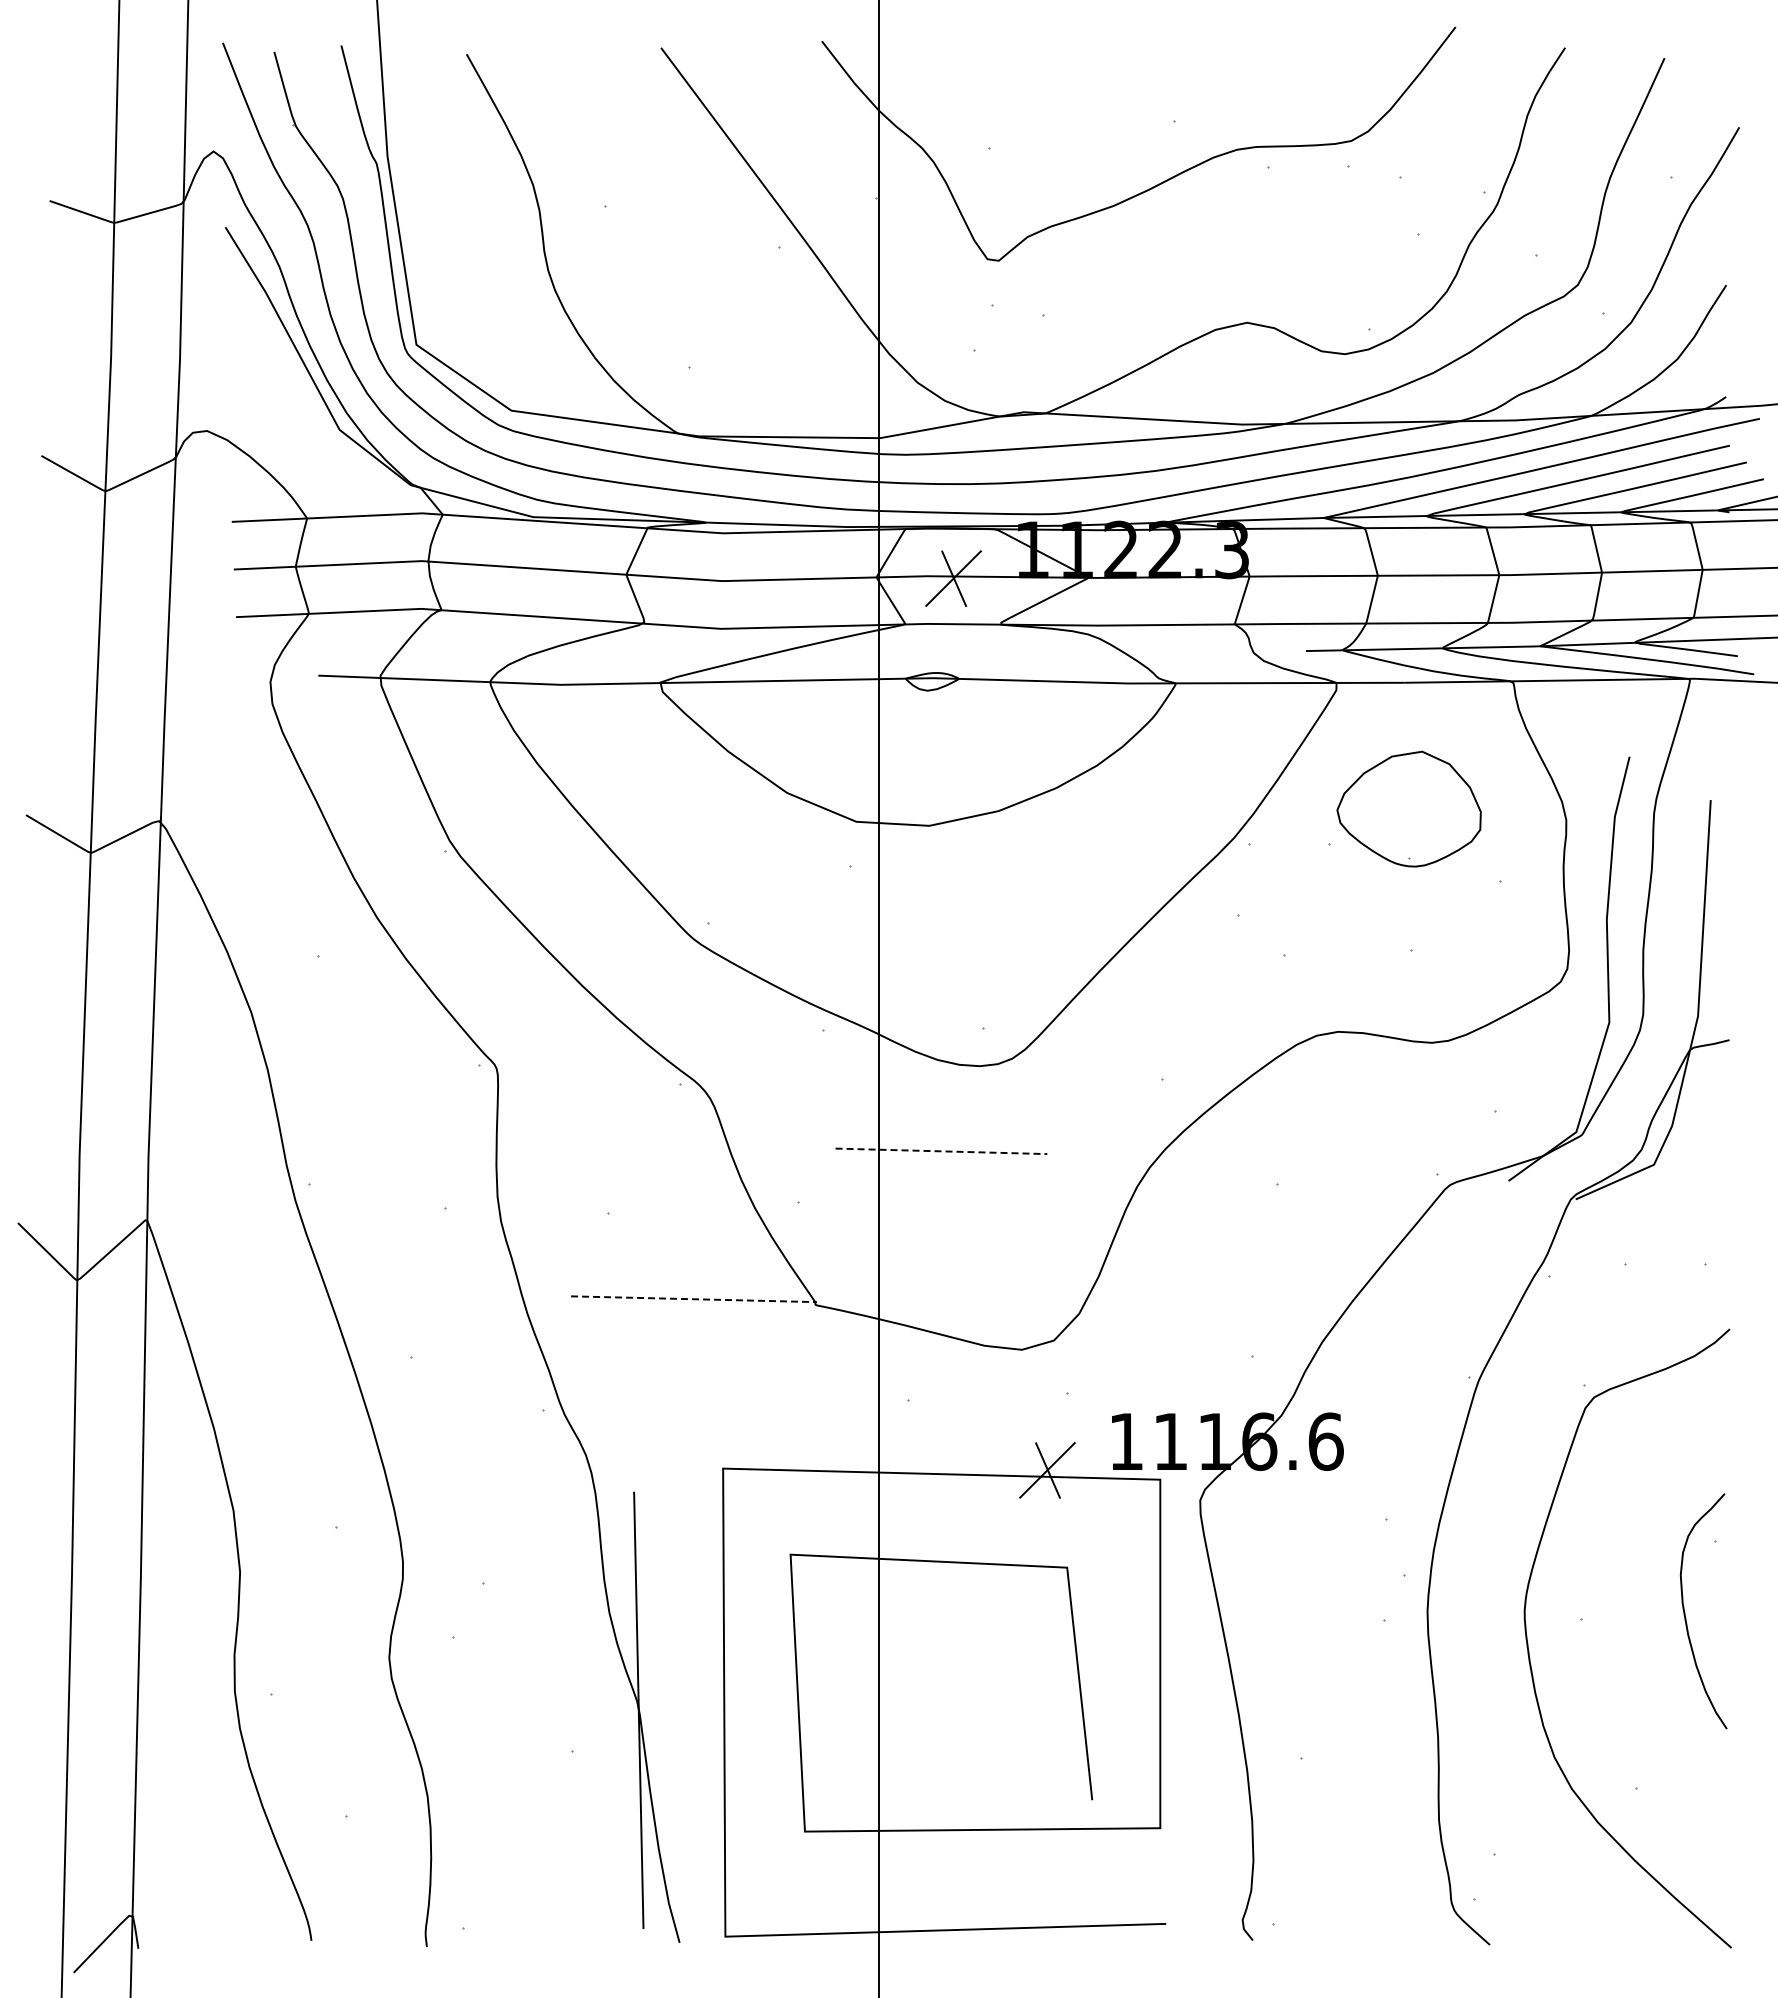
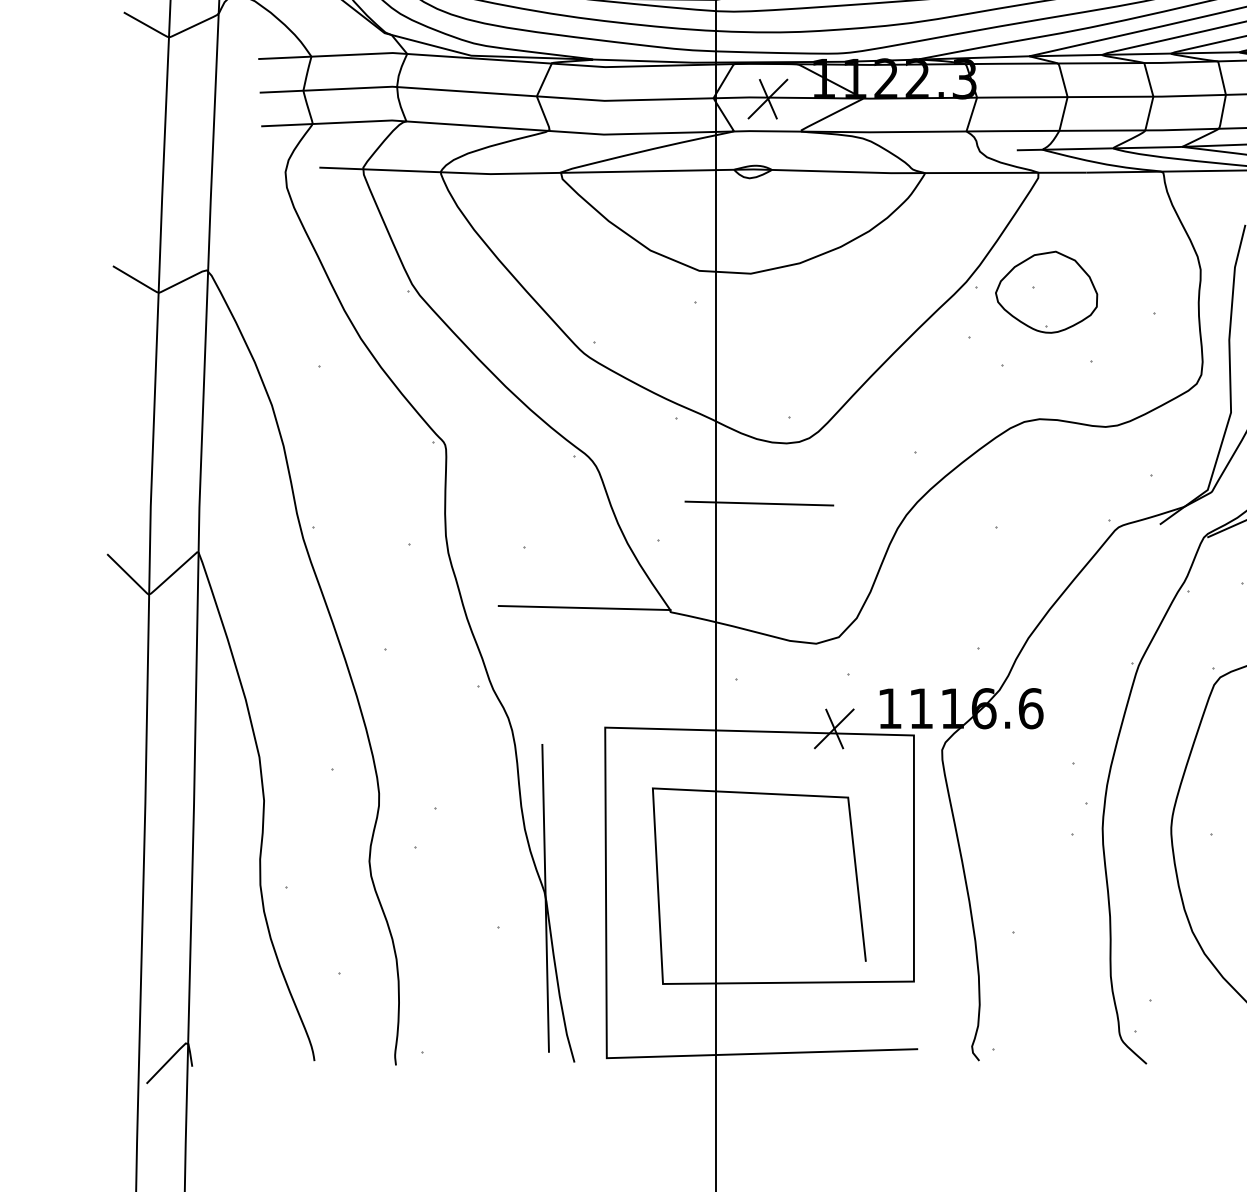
part: (1408, 808) -> (1046, 291), moved
line: (941, 1151) -> (759, 503), dashed -> solid
line: (694, 1299) -> (585, 608), dashed -> solid

